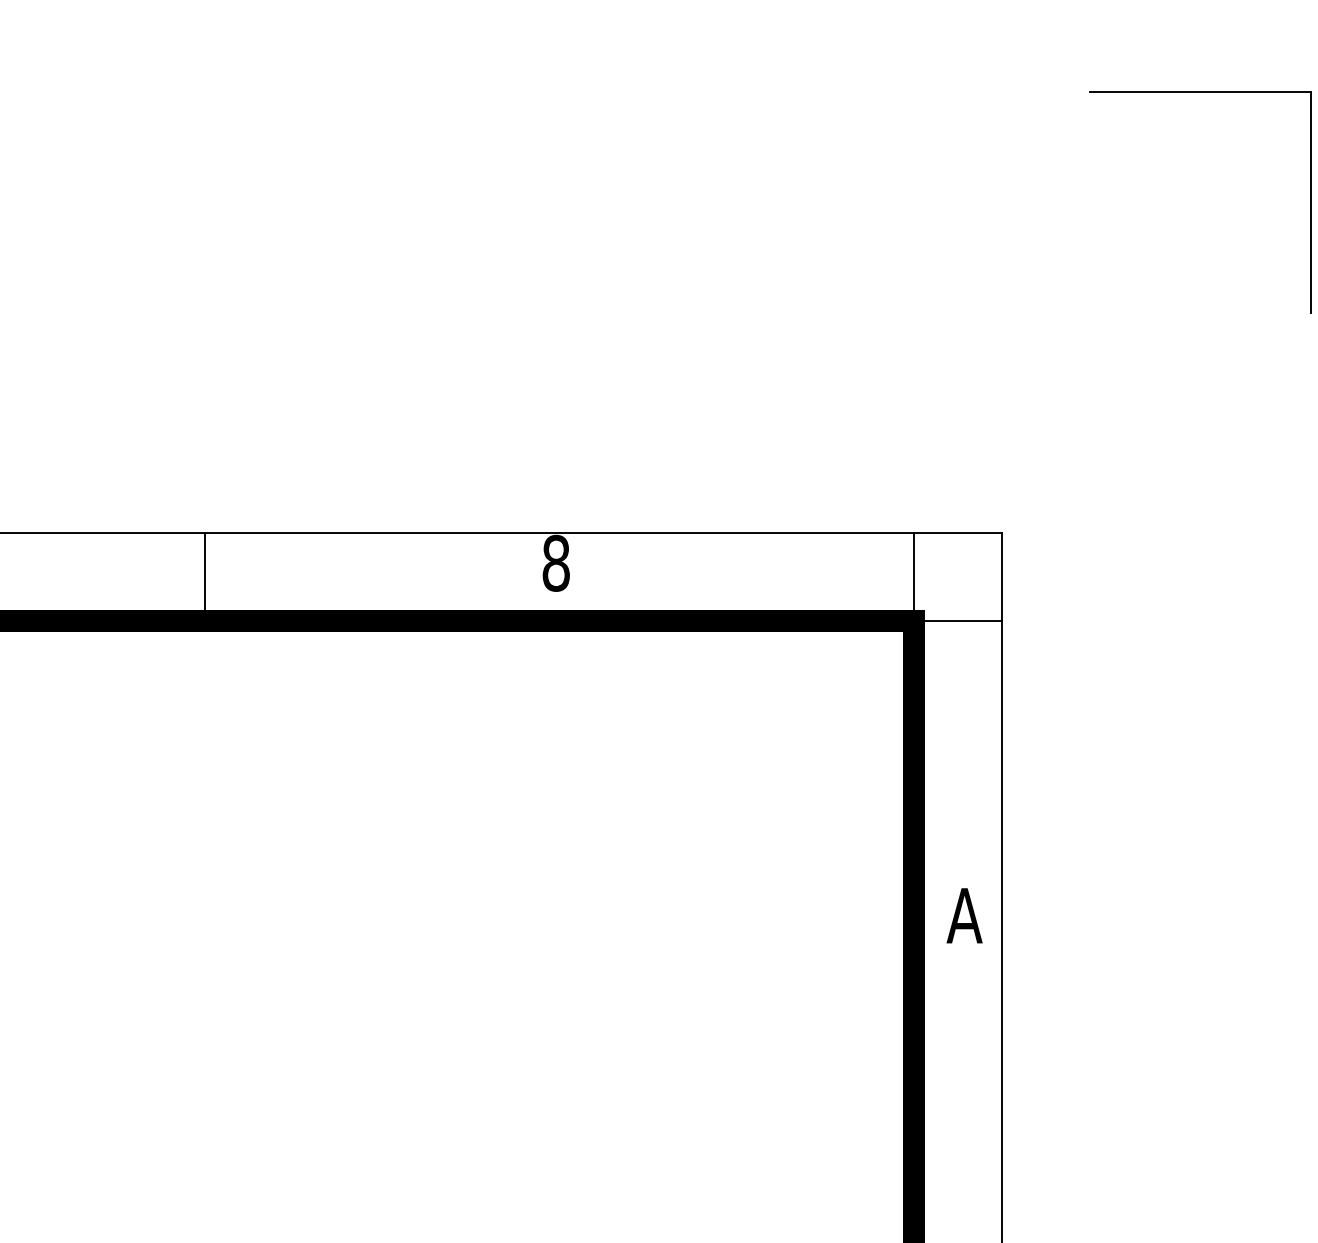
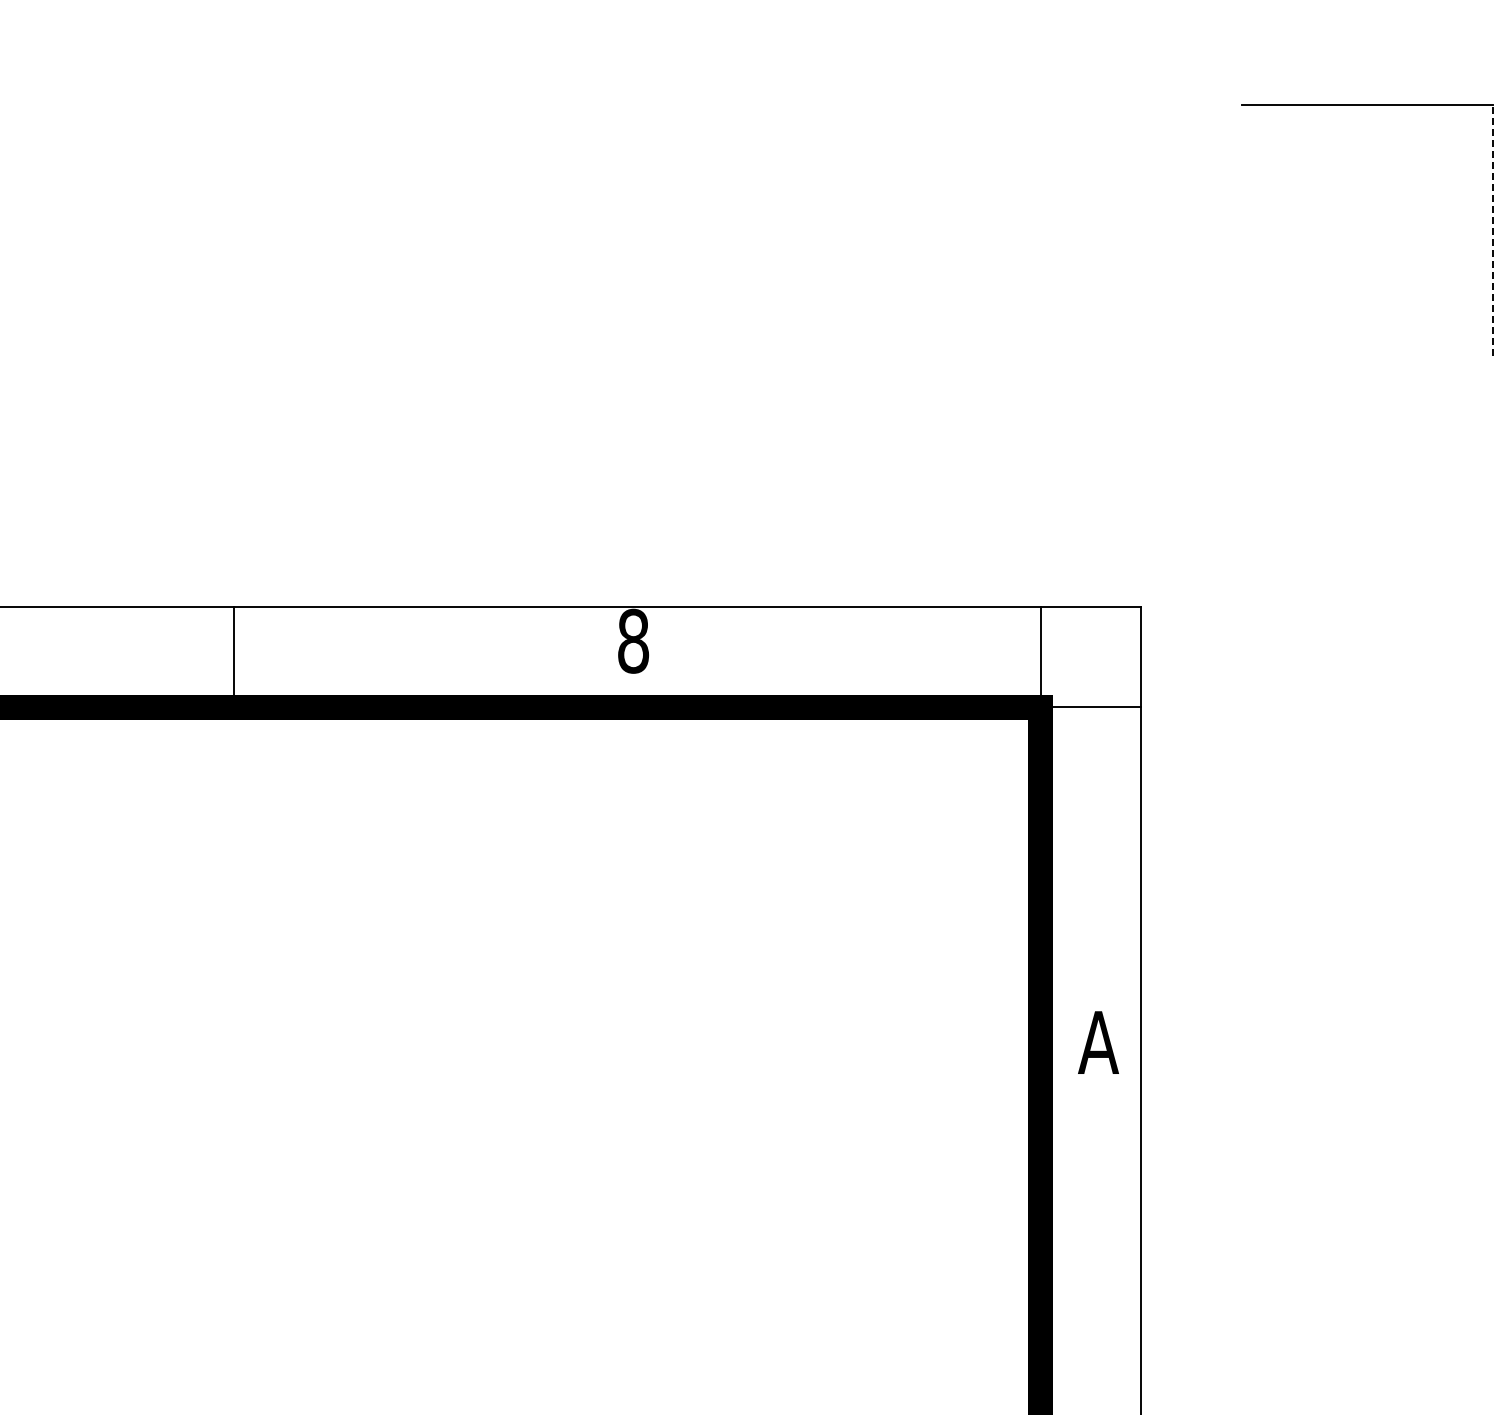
line: (1310, 202) -> (1492, 230), solid -> dashed

